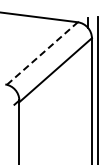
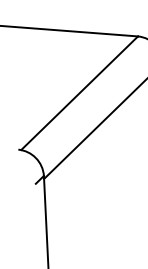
line: (42, 53) -> (79, 93), dashed -> solid

